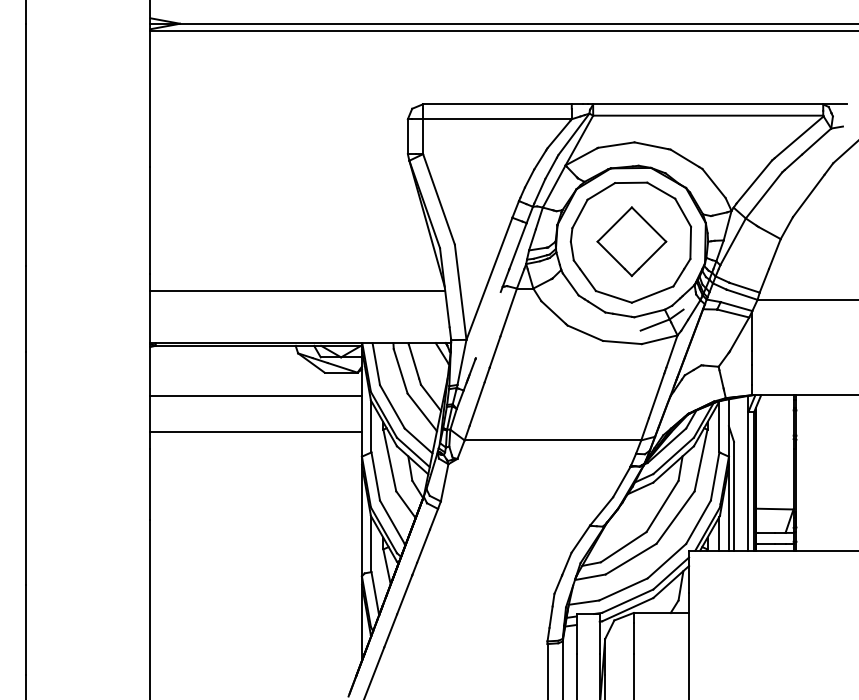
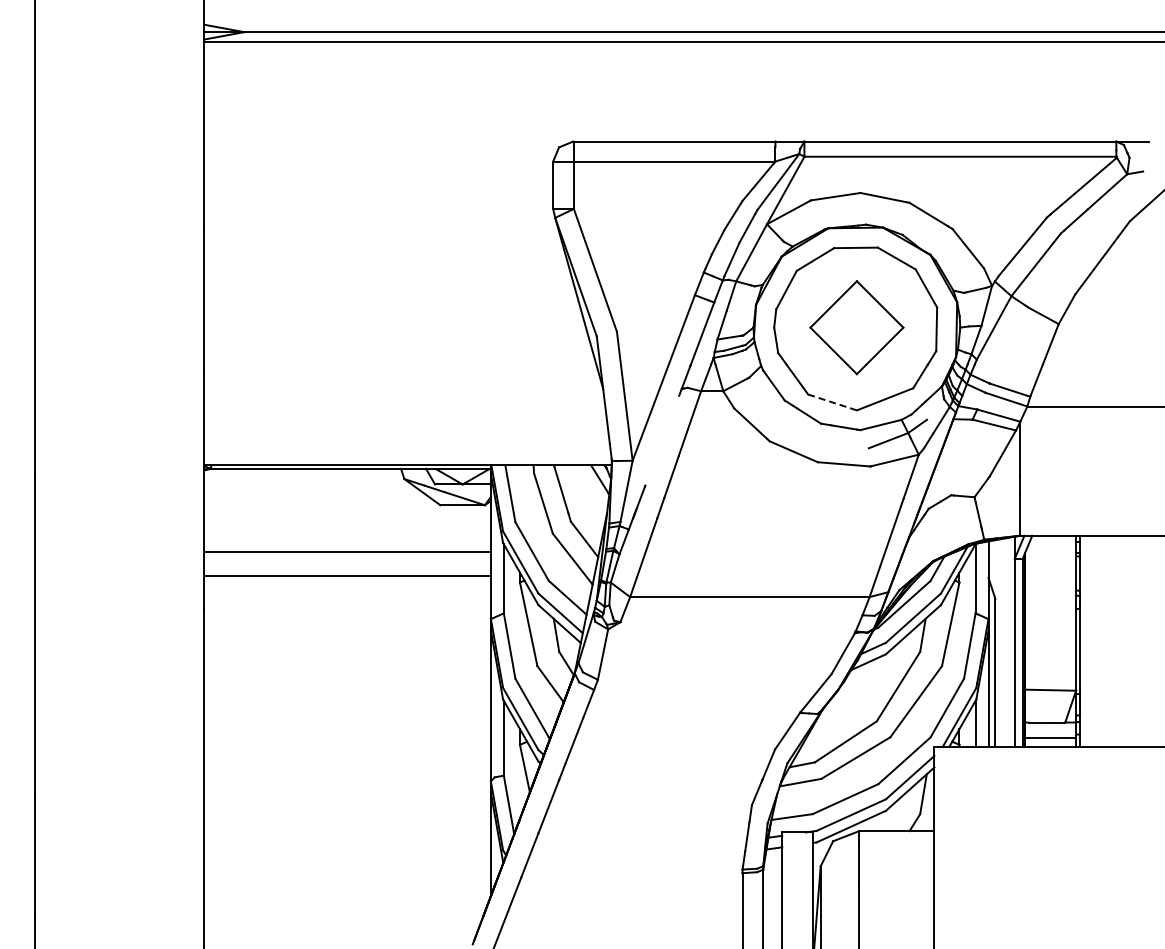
line: (297, 291) -> (403, 394), removed
line: (613, 296) -> (832, 402), solid -> dashed
line: (256, 395) -> (347, 576), moved
line: (256, 431) -> (347, 551), moved

